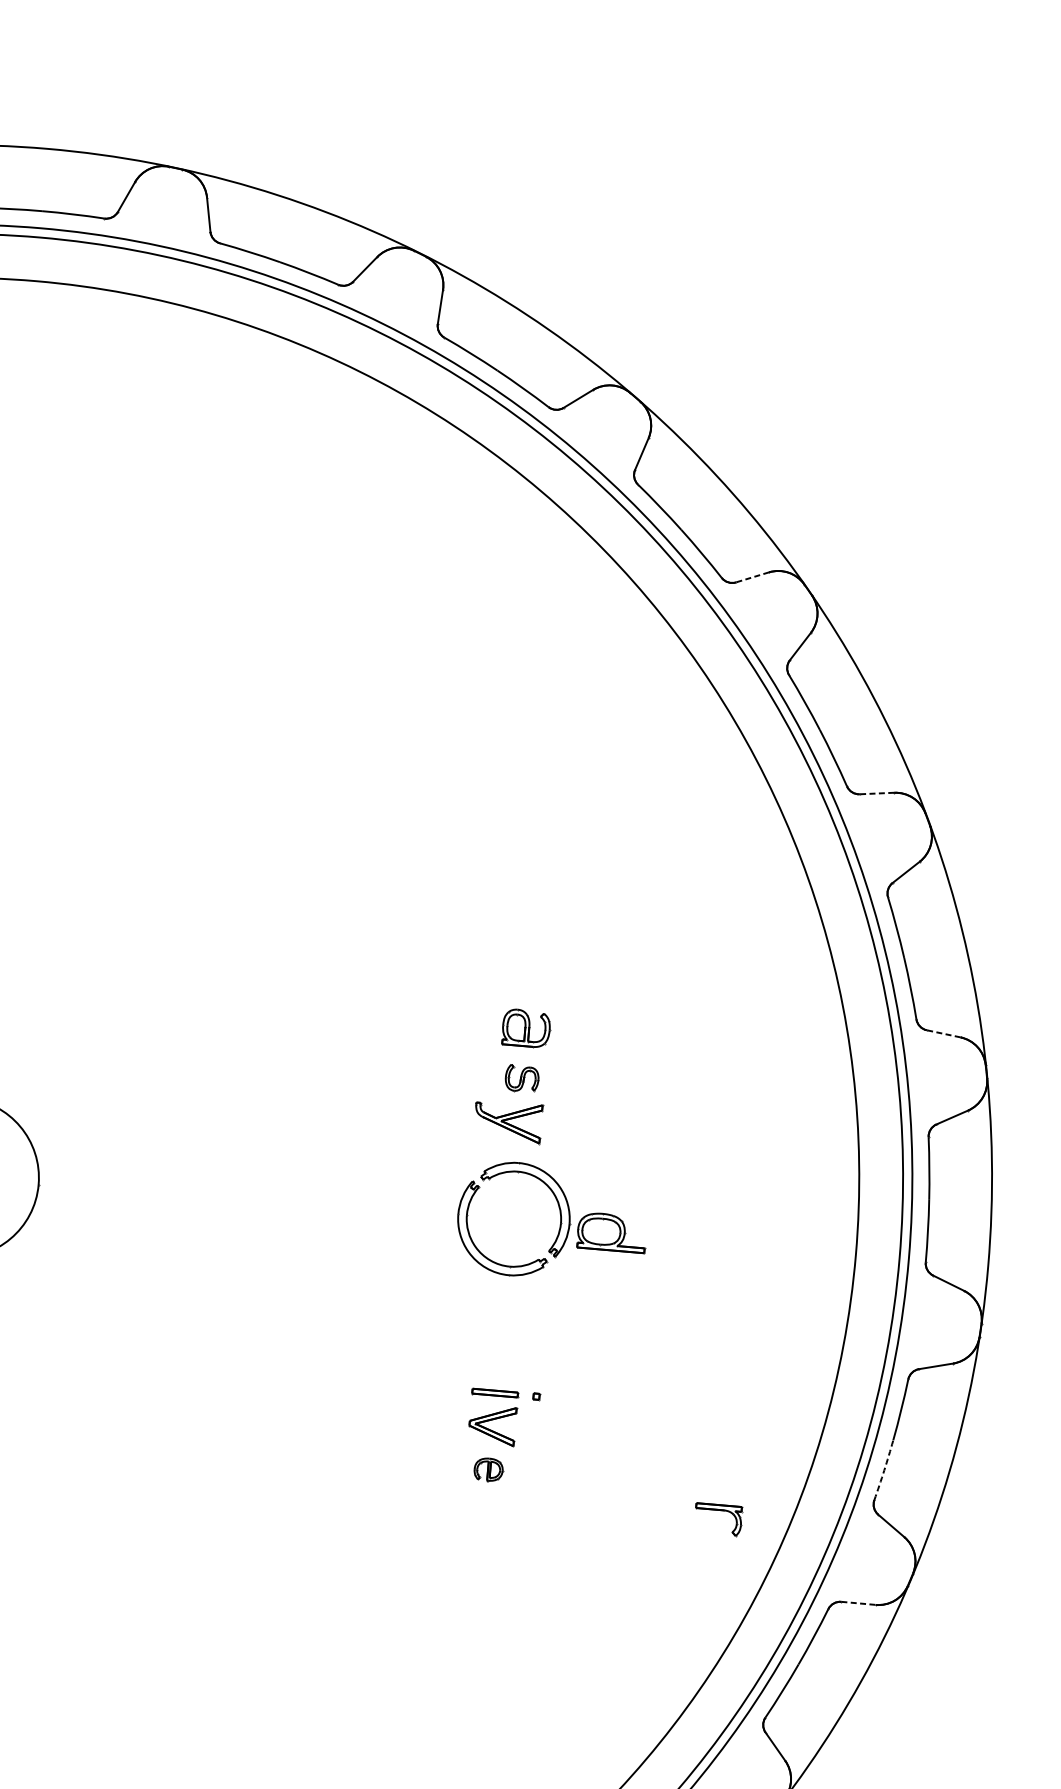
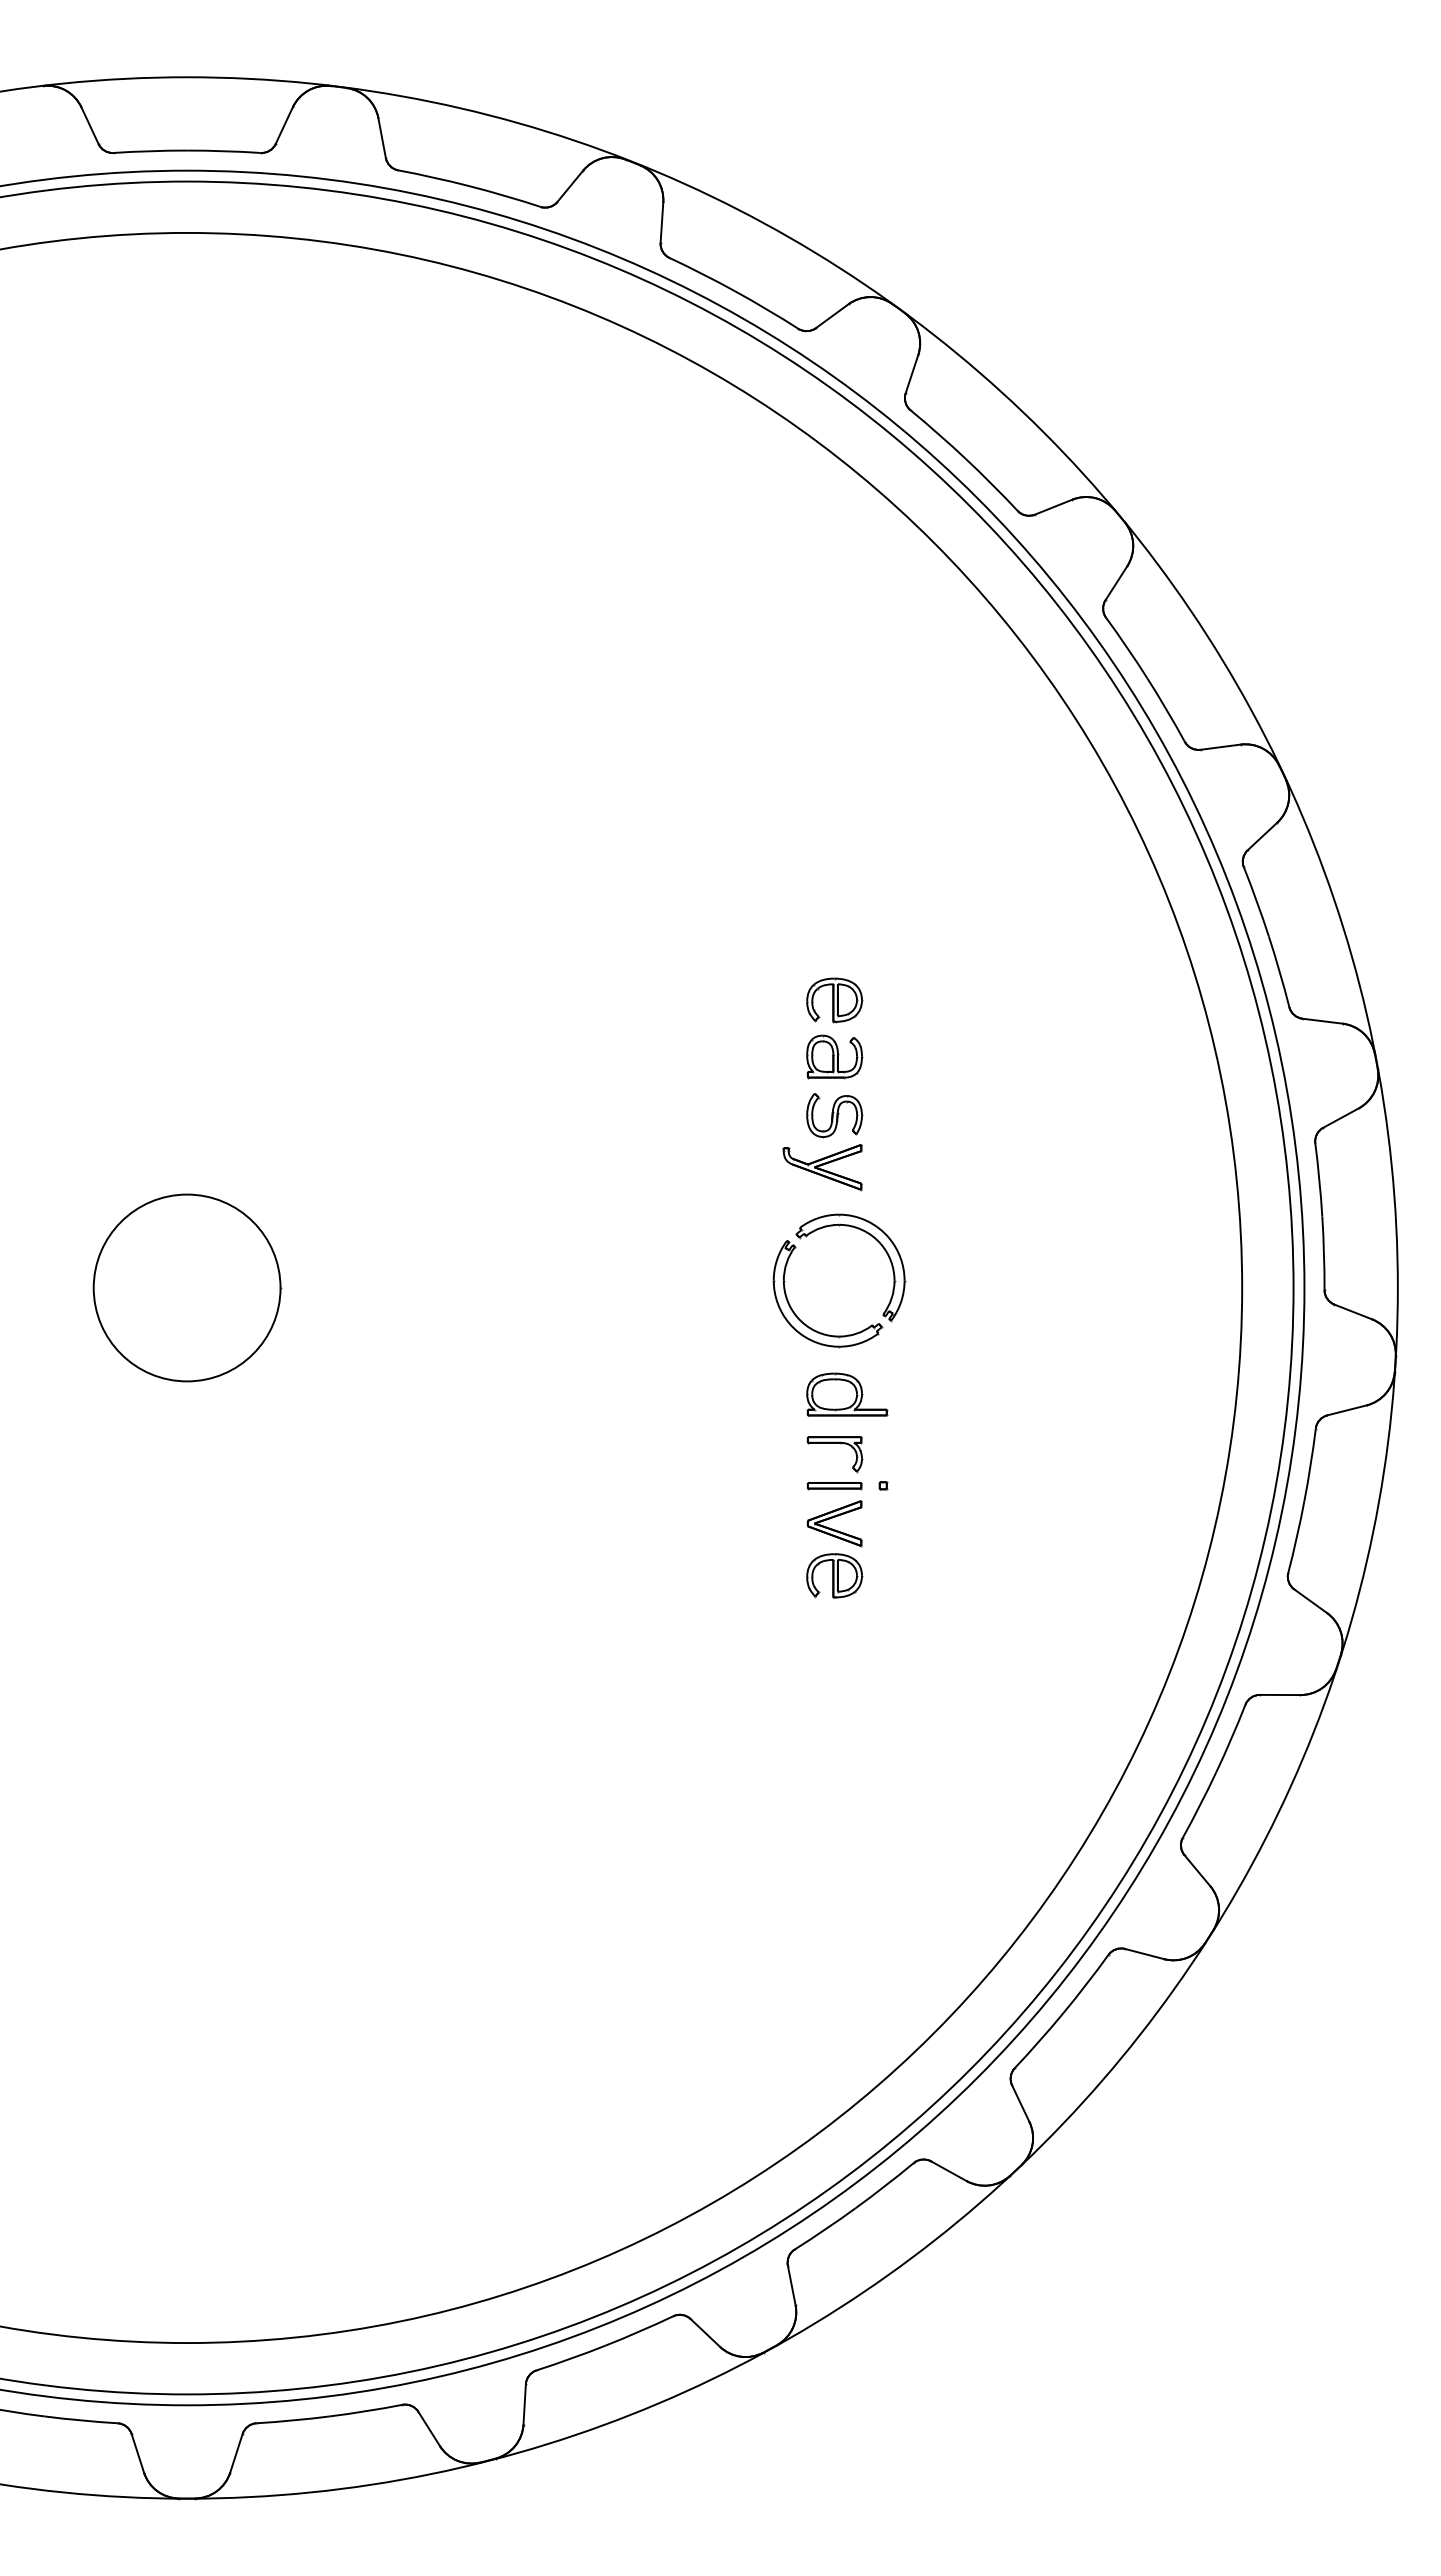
line: (752, 577) -> (1053, 507), dashed -> solid
line: (876, 793) -> (1220, 747), dashed -> solid
part: (530, 980) -> (834, 1000), added
line: (943, 1034) -> (1322, 1021), dashed -> solid
part: (522, 1078) -> (834, 1115), size x1.43
part: (612, 1232) -> (847, 1394), moved
part: (488, 1469) -> (834, 1575), size x1.67
arc: (883, 1470) -> (1296, 1537), dashed -> solid
part: (718, 1510) -> (834, 1443), moved
line: (858, 1602) -> (1280, 1694), dashed -> solid

